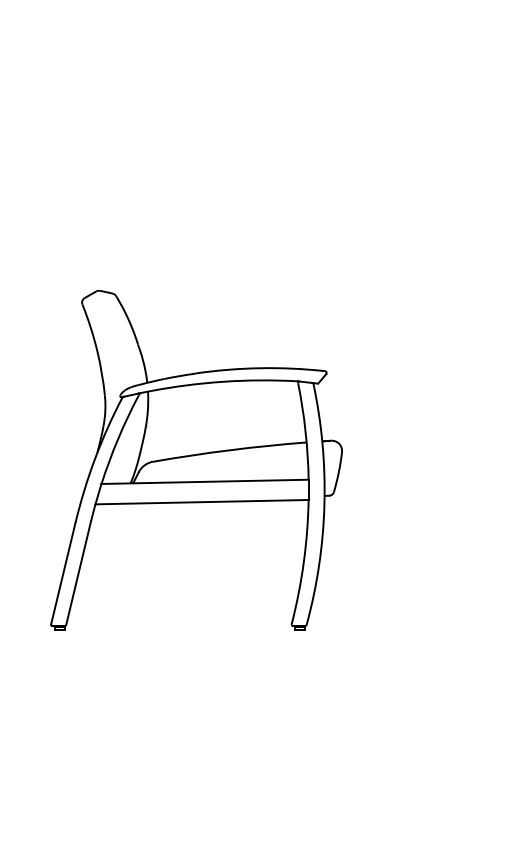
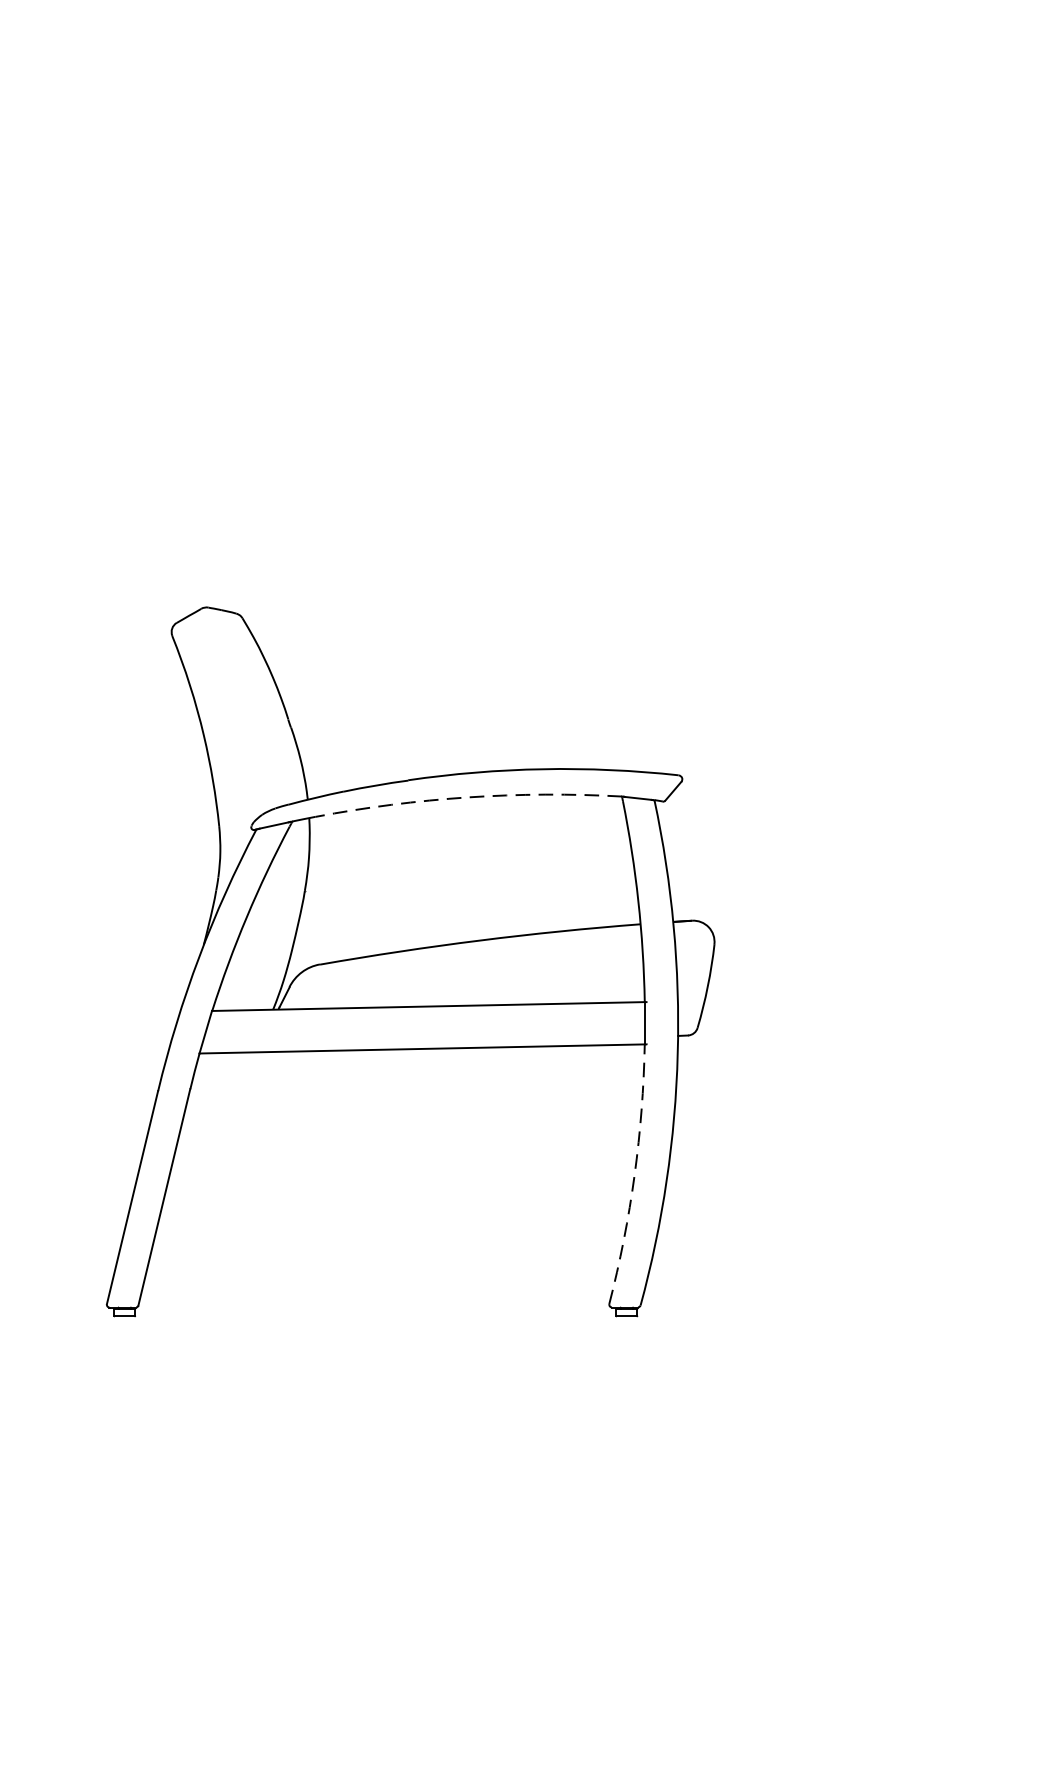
arc: (224, 381) -> (469, 796), solid -> dashed
arc: (303, 562) -> (634, 1174), solid -> dashed

